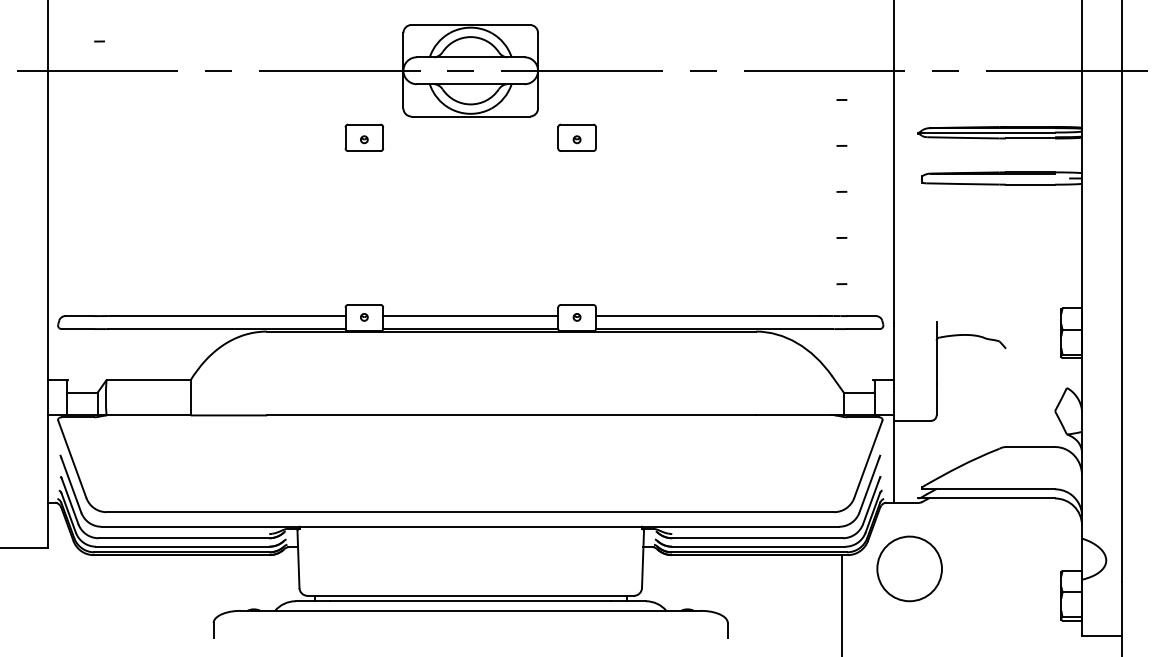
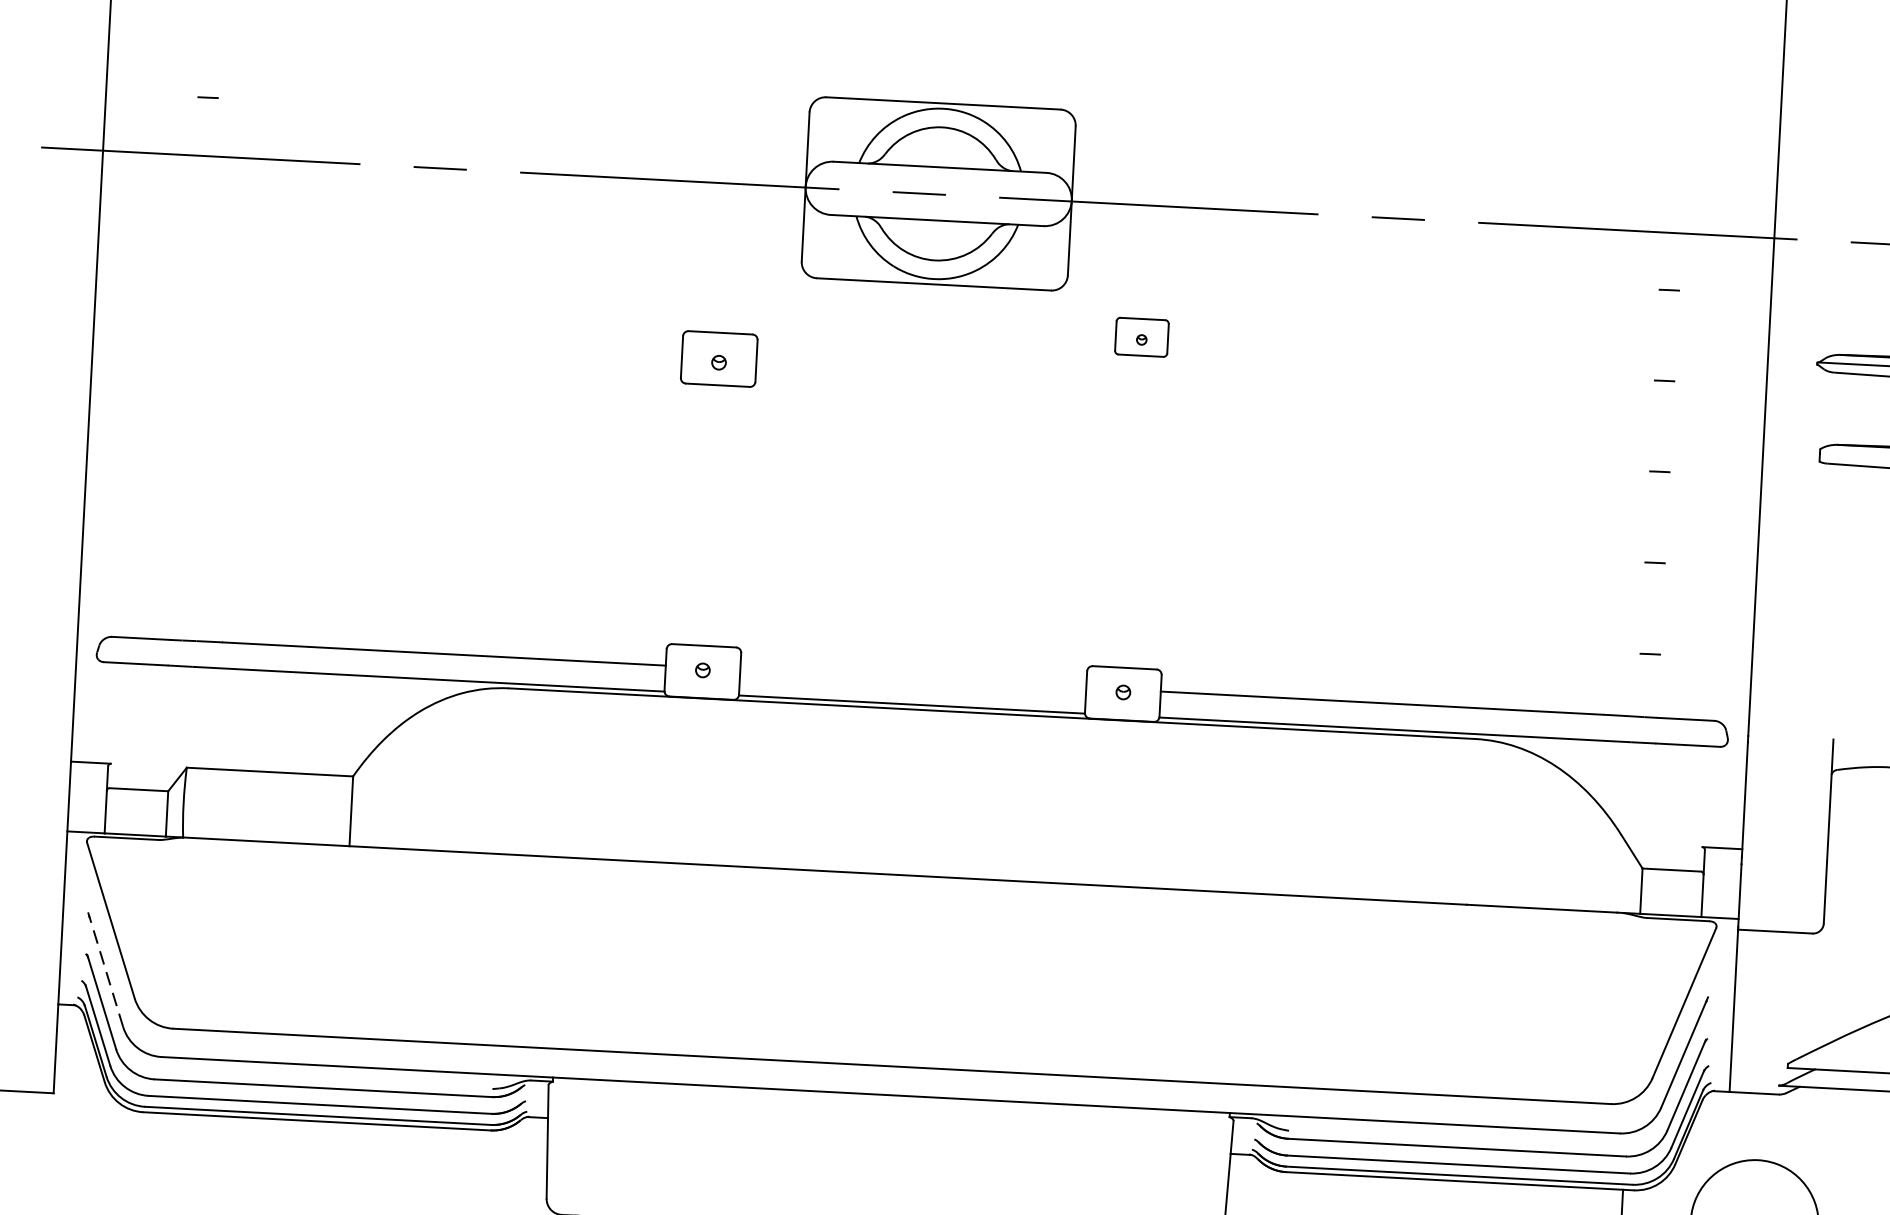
part: (363, 137) -> (717, 358), moved
part: (576, 137) -> (1140, 336), size x0.7
line: (470, 315) -> (912, 677), removed
line: (70, 483) -> (104, 968), solid -> dashed

